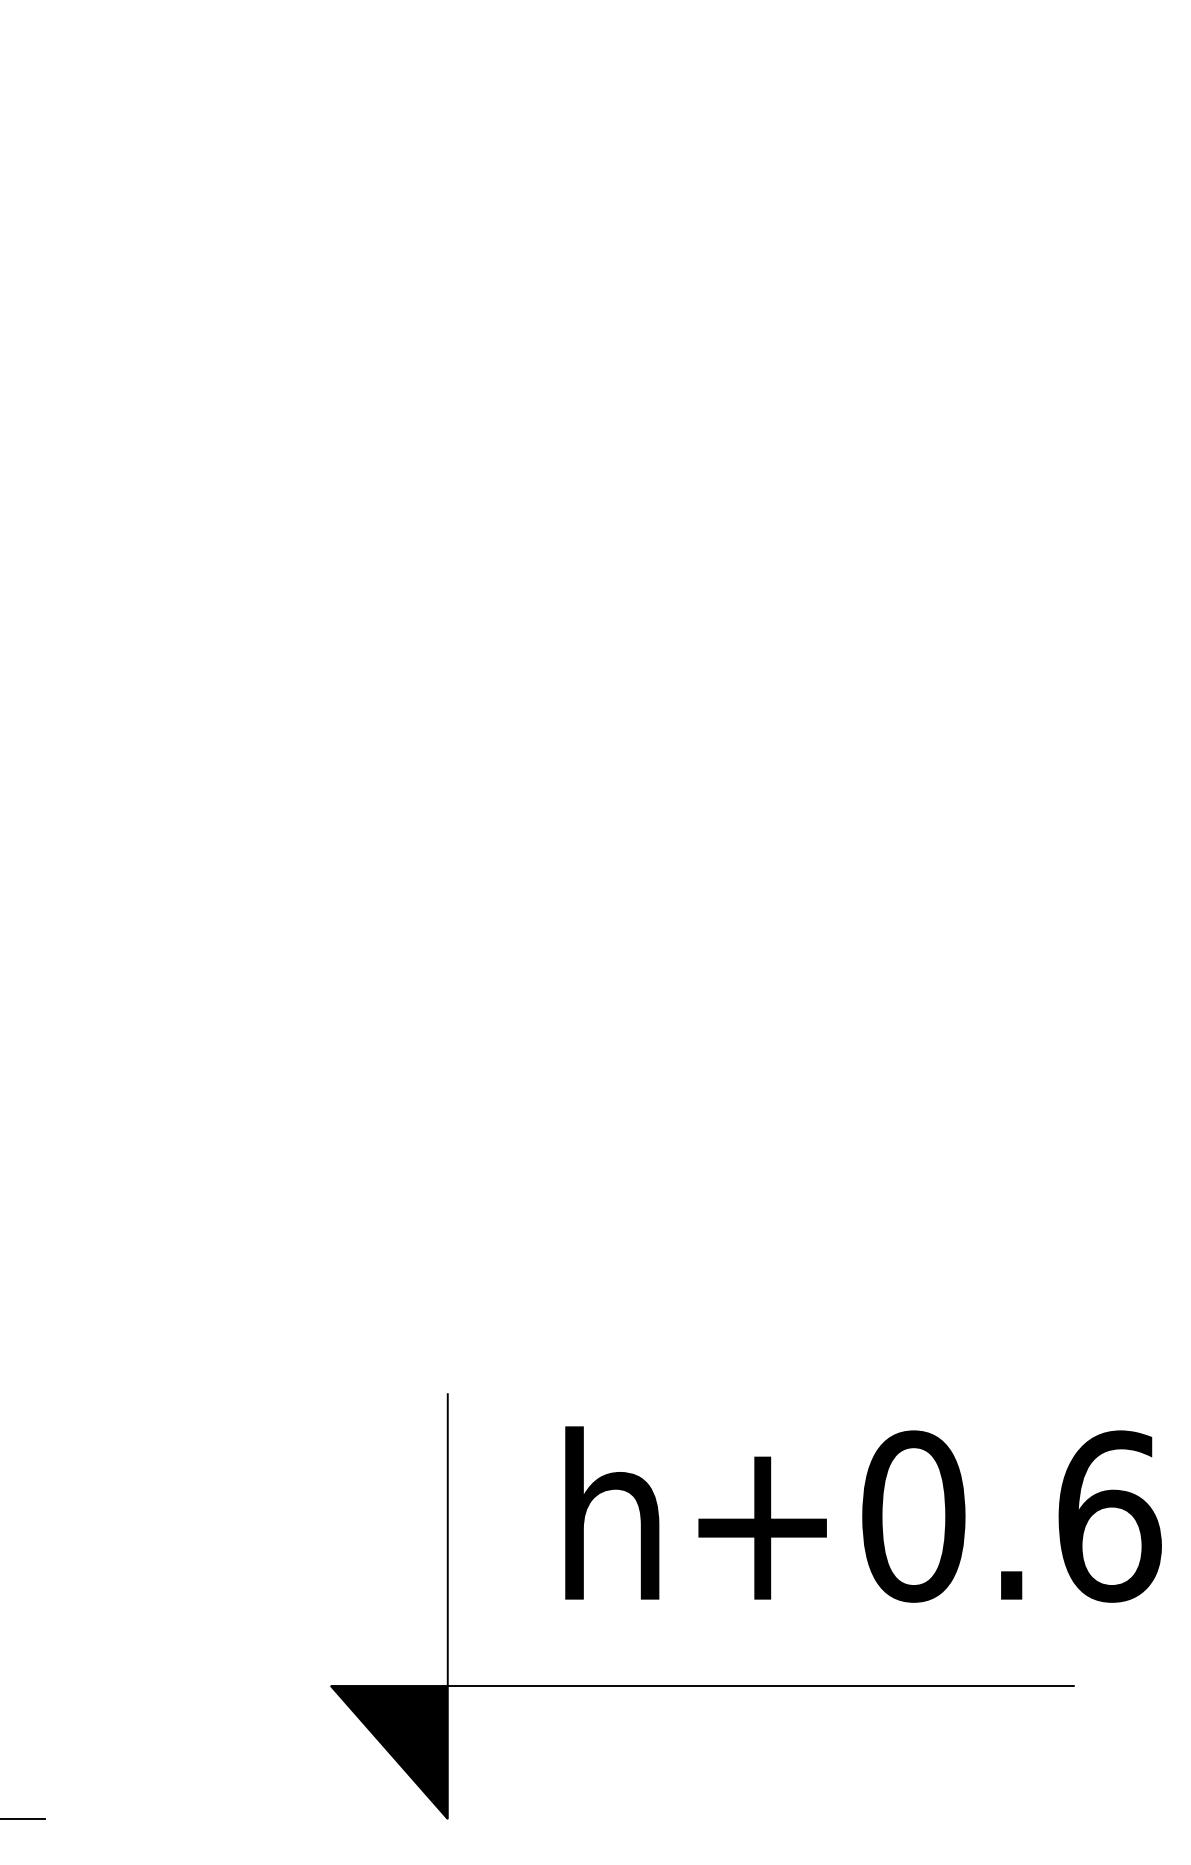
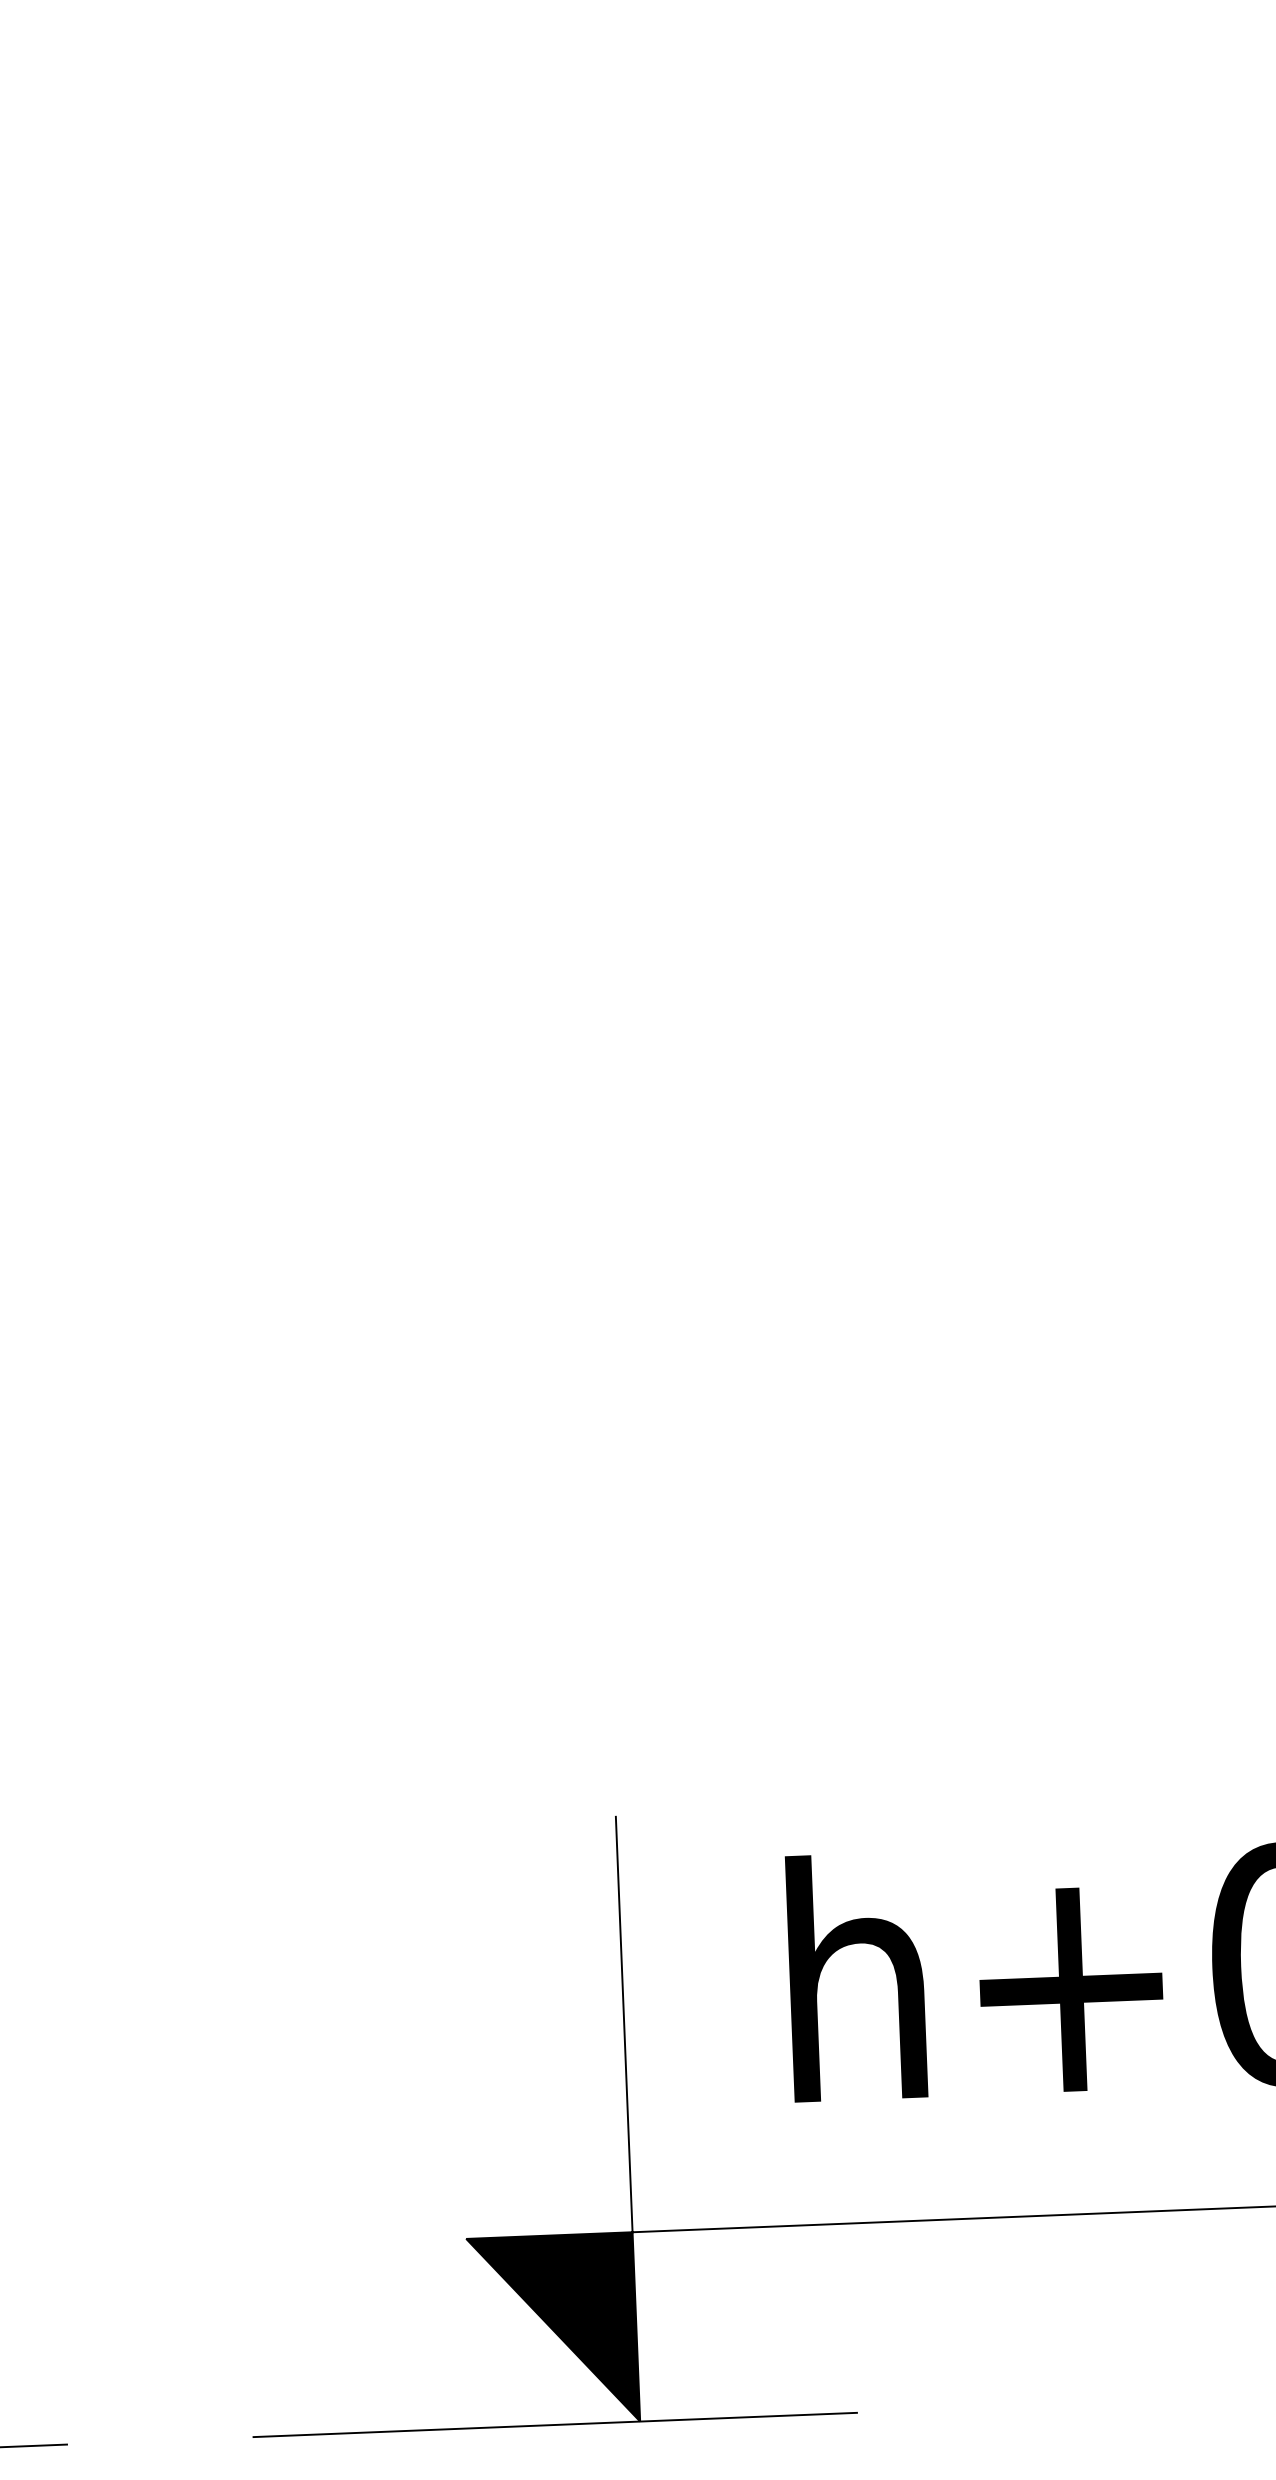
line: (387, 1819) -> (554, 2425), added

